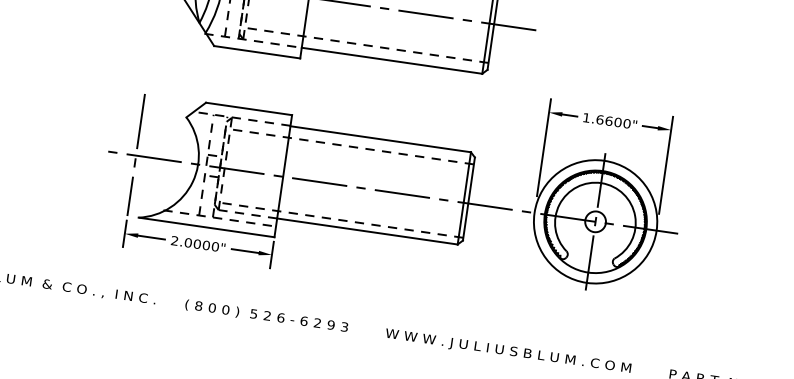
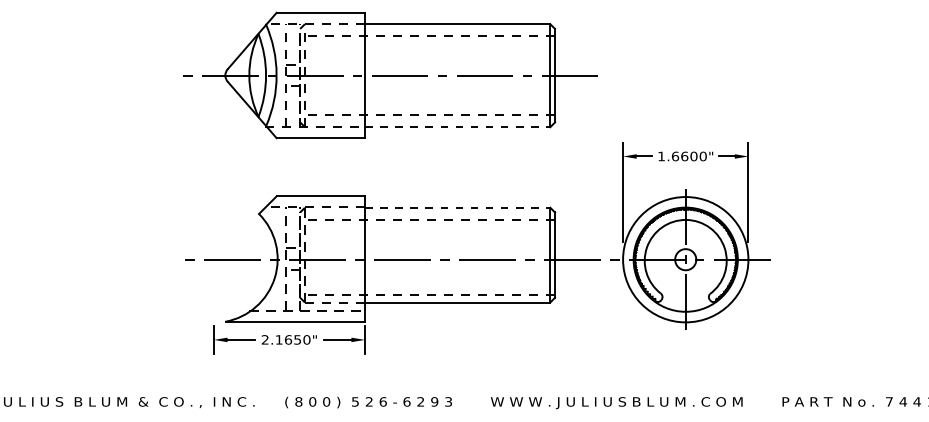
line: (391, 61) -> (457, 127), solid -> dashed
line: (380, 138) -> (457, 207), solid -> dashed
line: (135, 154) -> (213, 258), removed
text: (197, 243) -> (288, 339), 2.0000" -> 2.1650"

